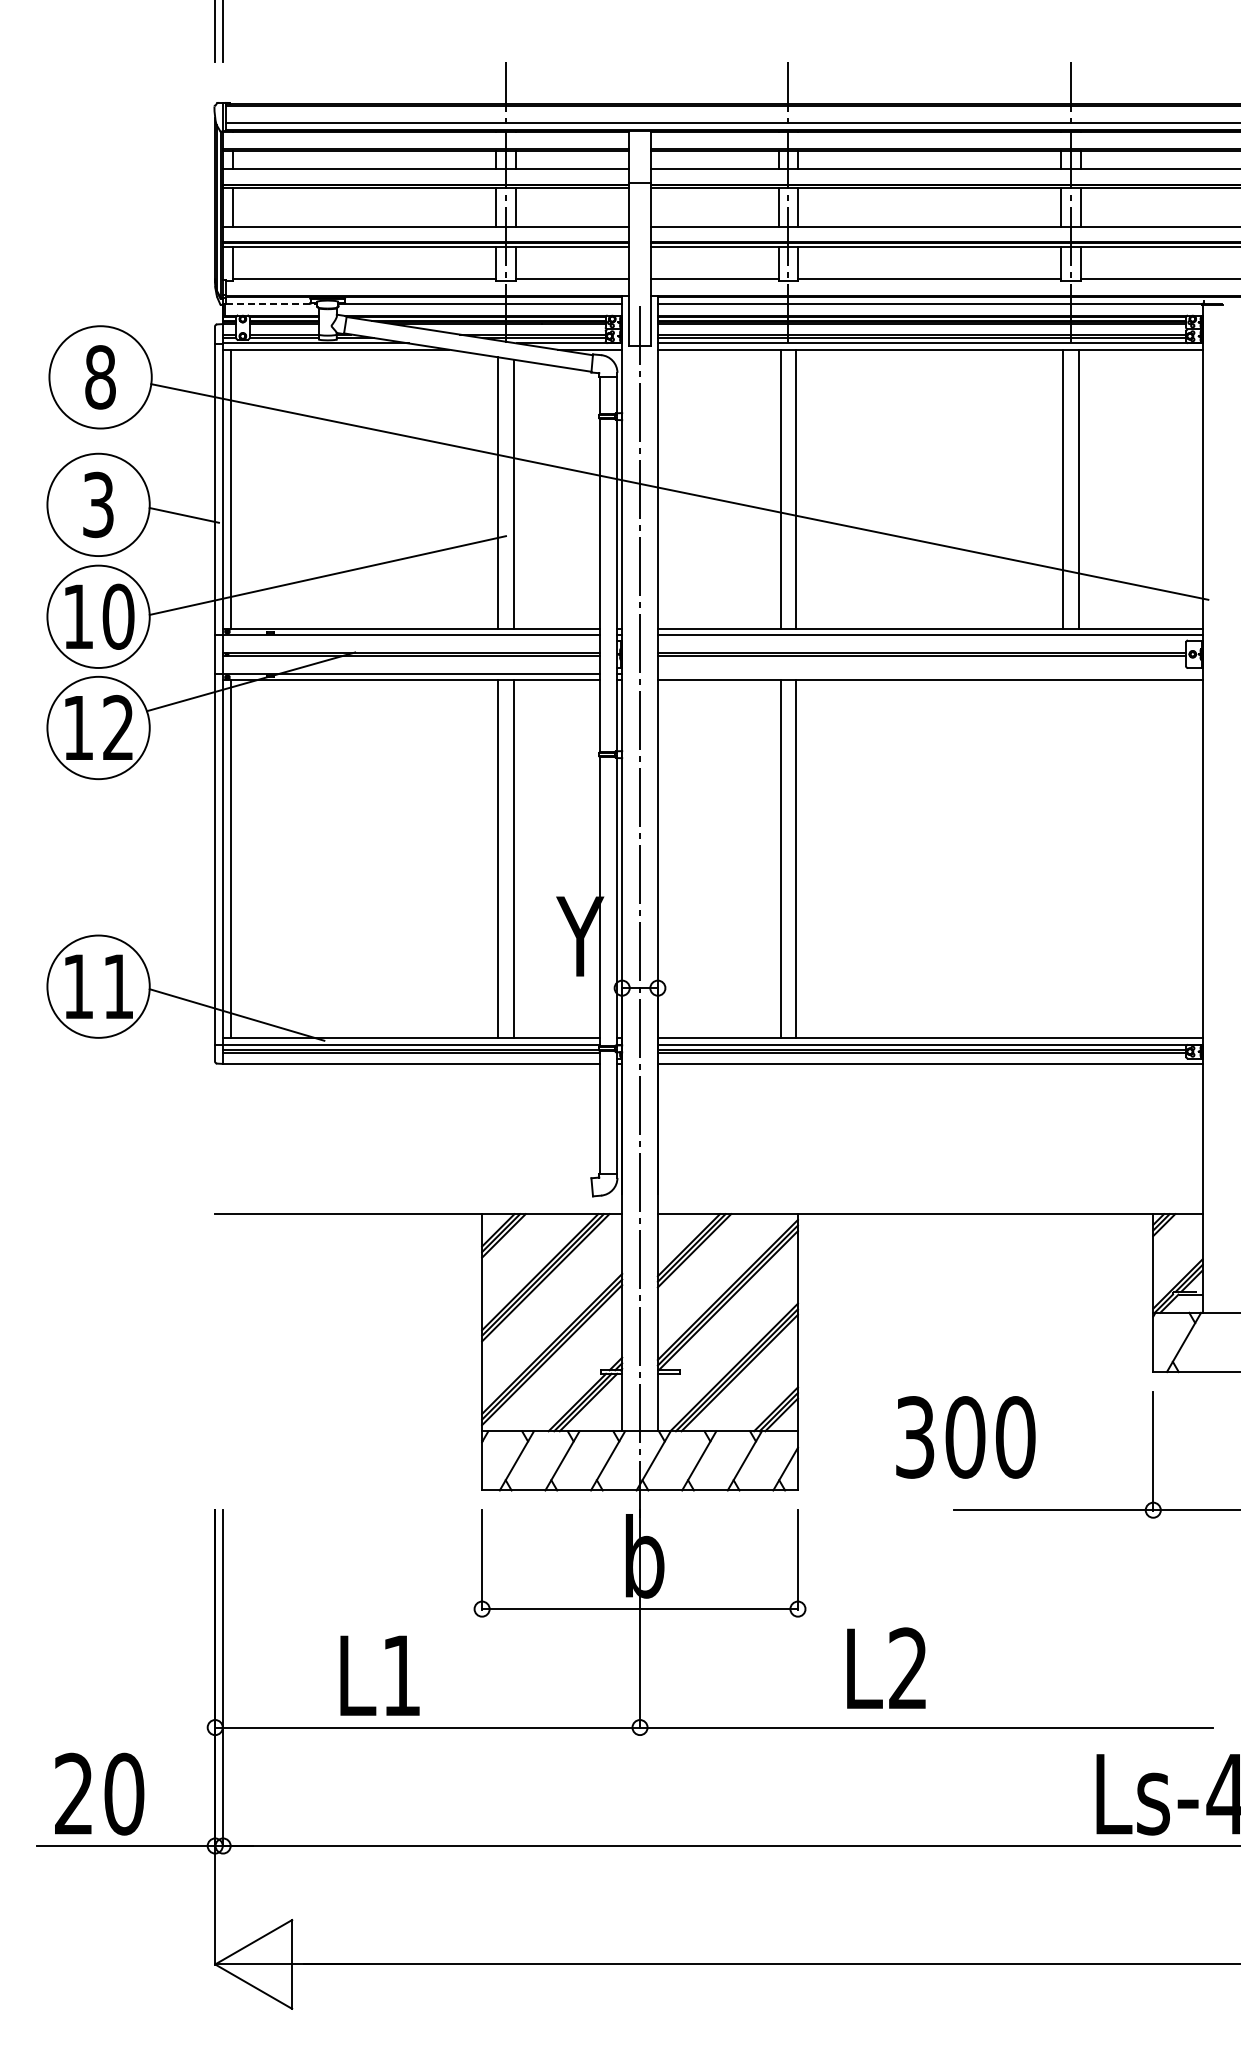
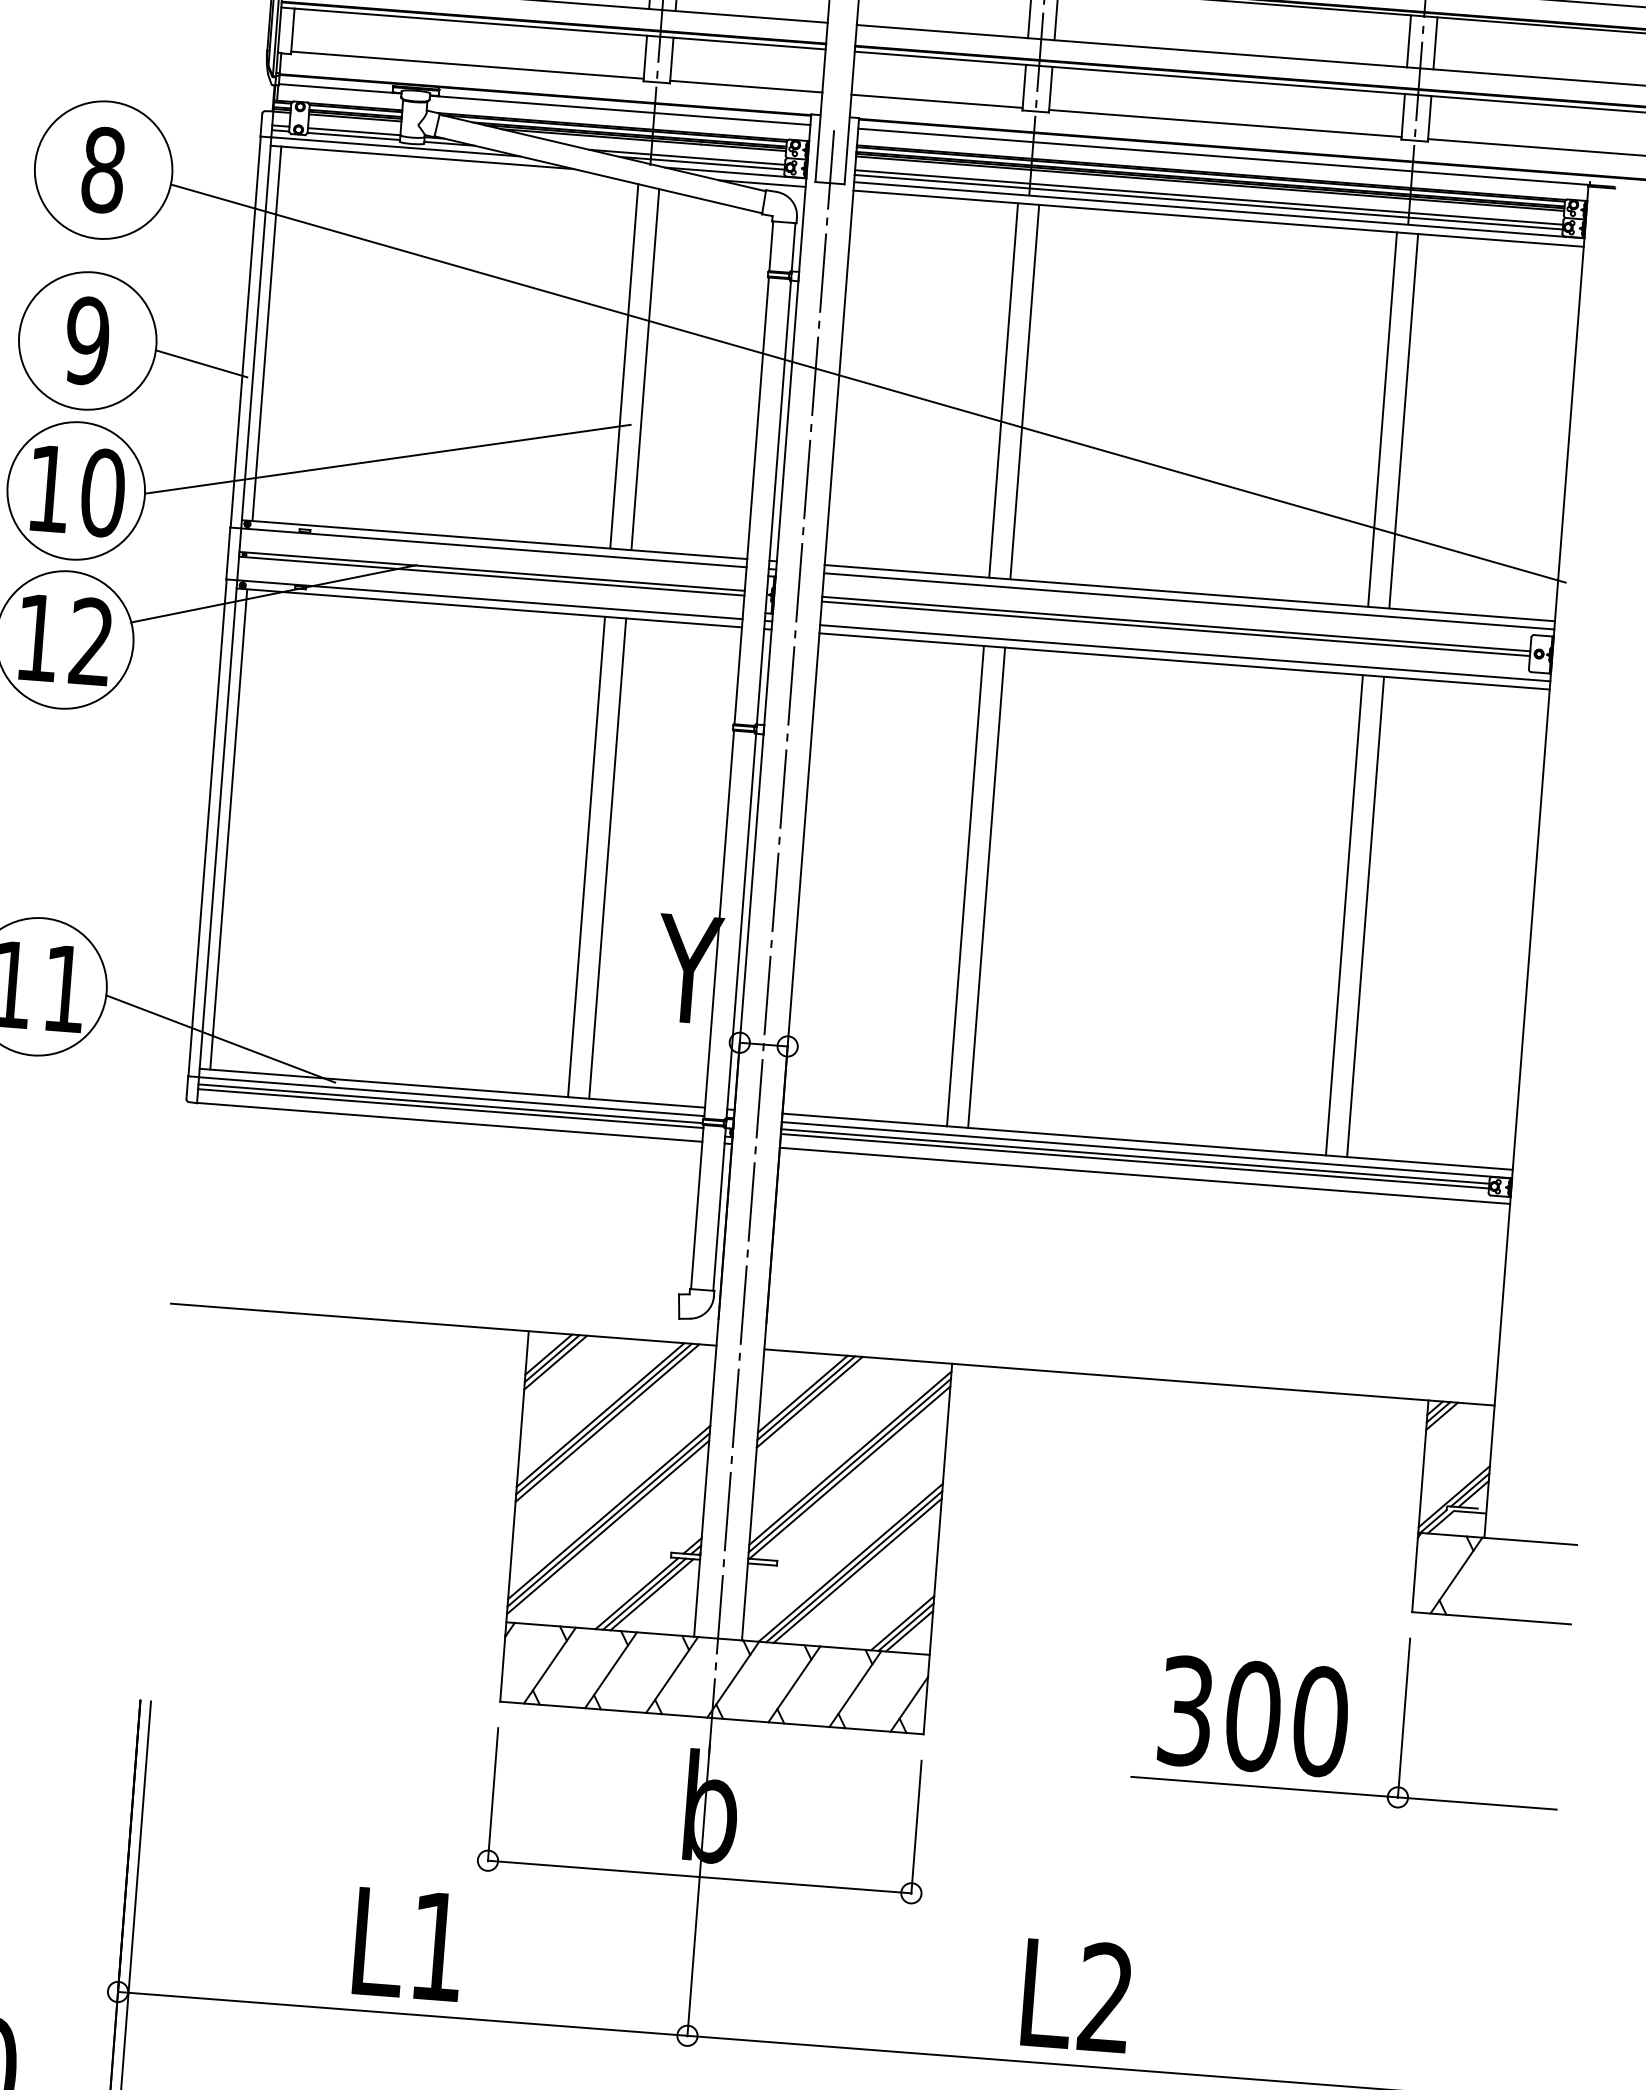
line: (271, 303) -> (340, 88), dashed -> solid
text: (98, 504) -> (87, 340), 3 -> 9
line: (929, 673) -> (1184, 652), added
line: (1063, 859) -> (1344, 915), added
line: (1079, 859) -> (1366, 917), added
text: (965, 1437) -> (1253, 1716), moved
text: (886, 1667) -> (1076, 1994), moved
text: (379, 1675) -> (407, 1944), moved

